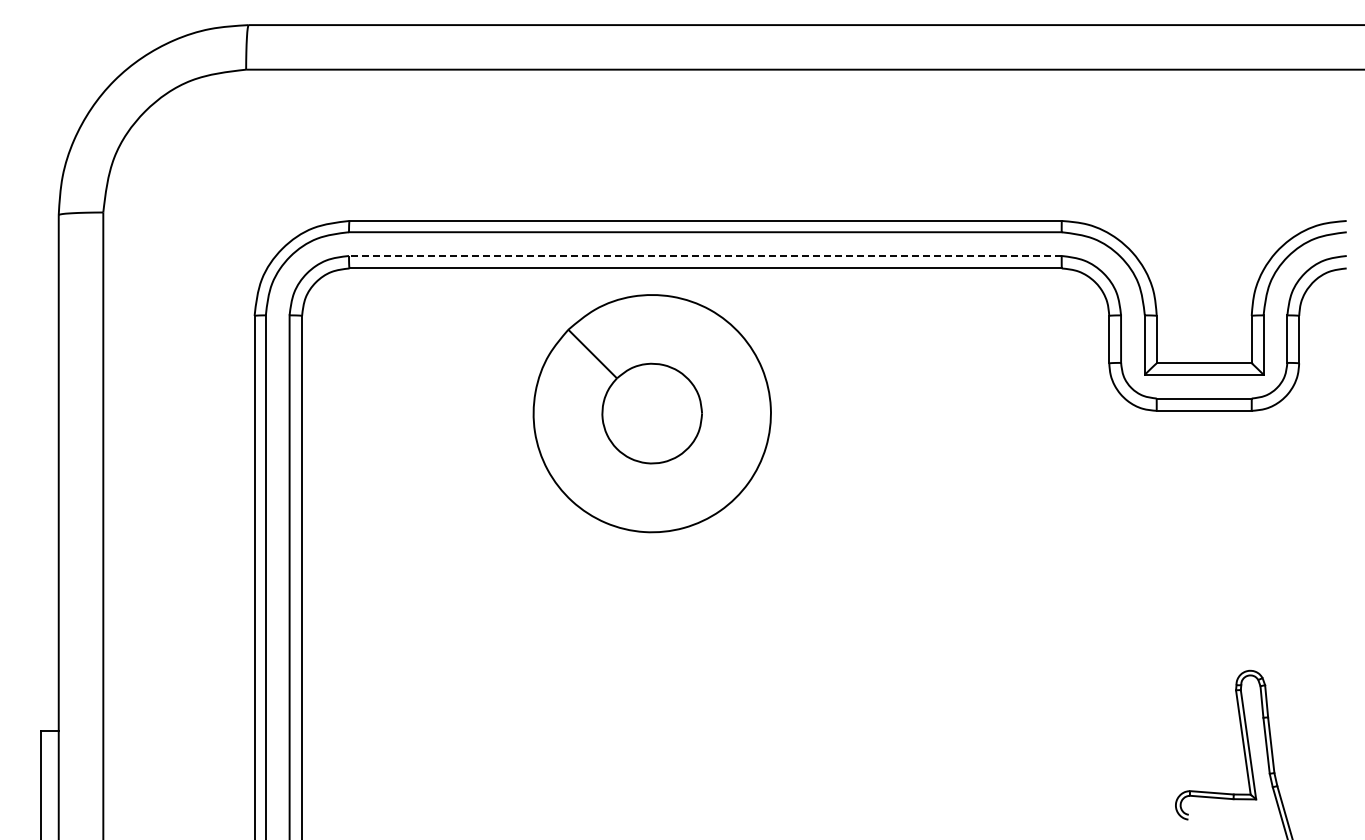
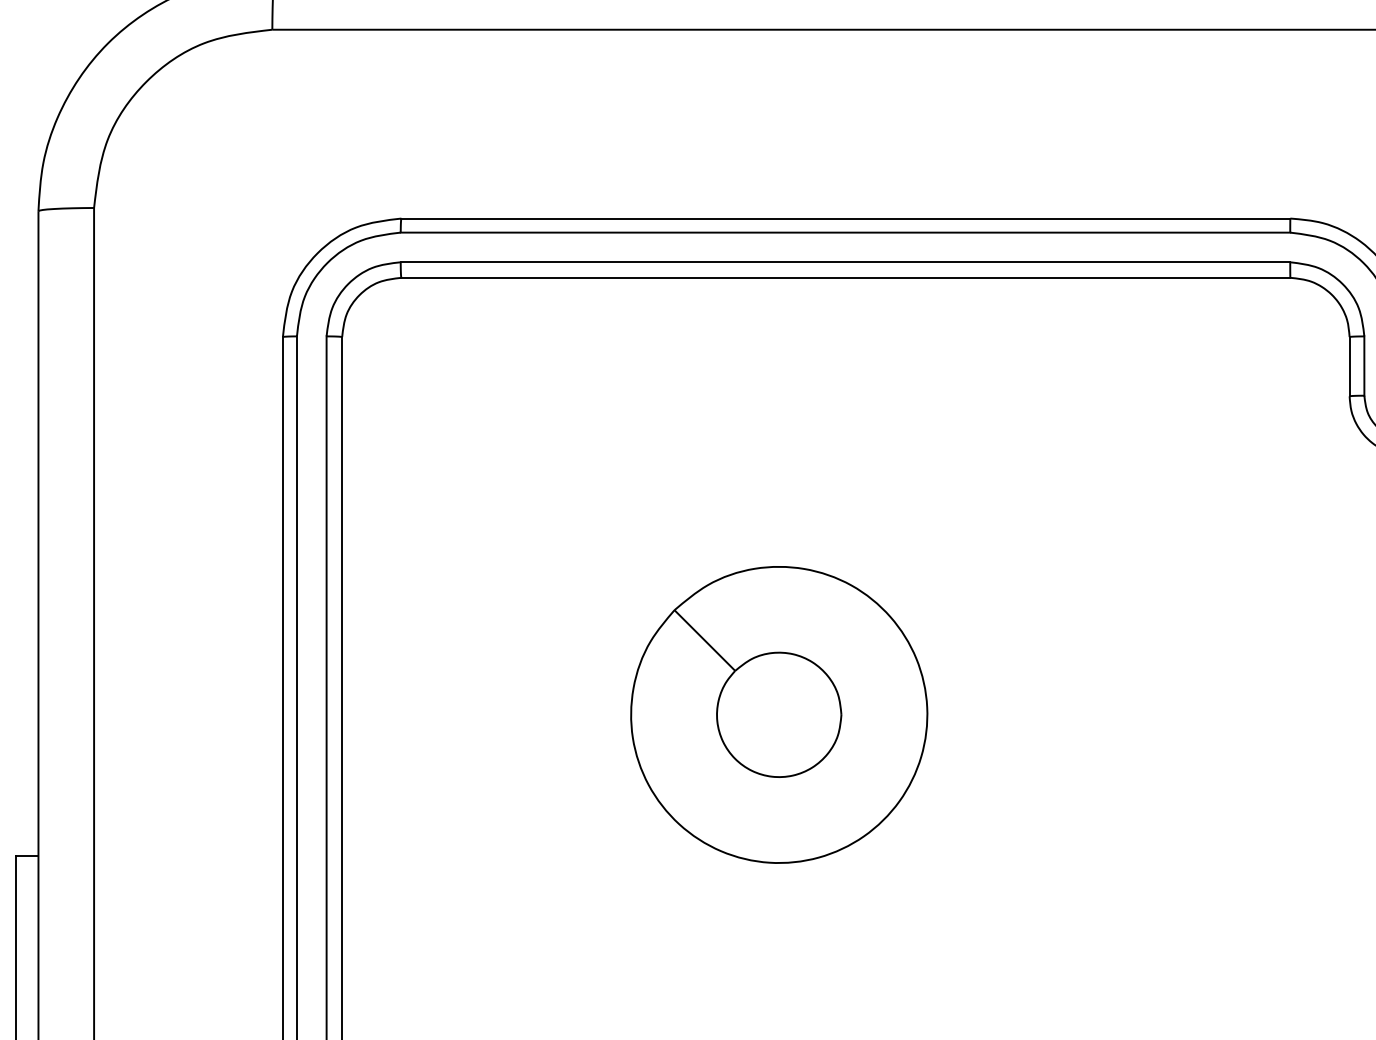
line: (704, 255) -> (844, 261), dashed -> solid
part: (651, 413) -> (778, 714), moved

